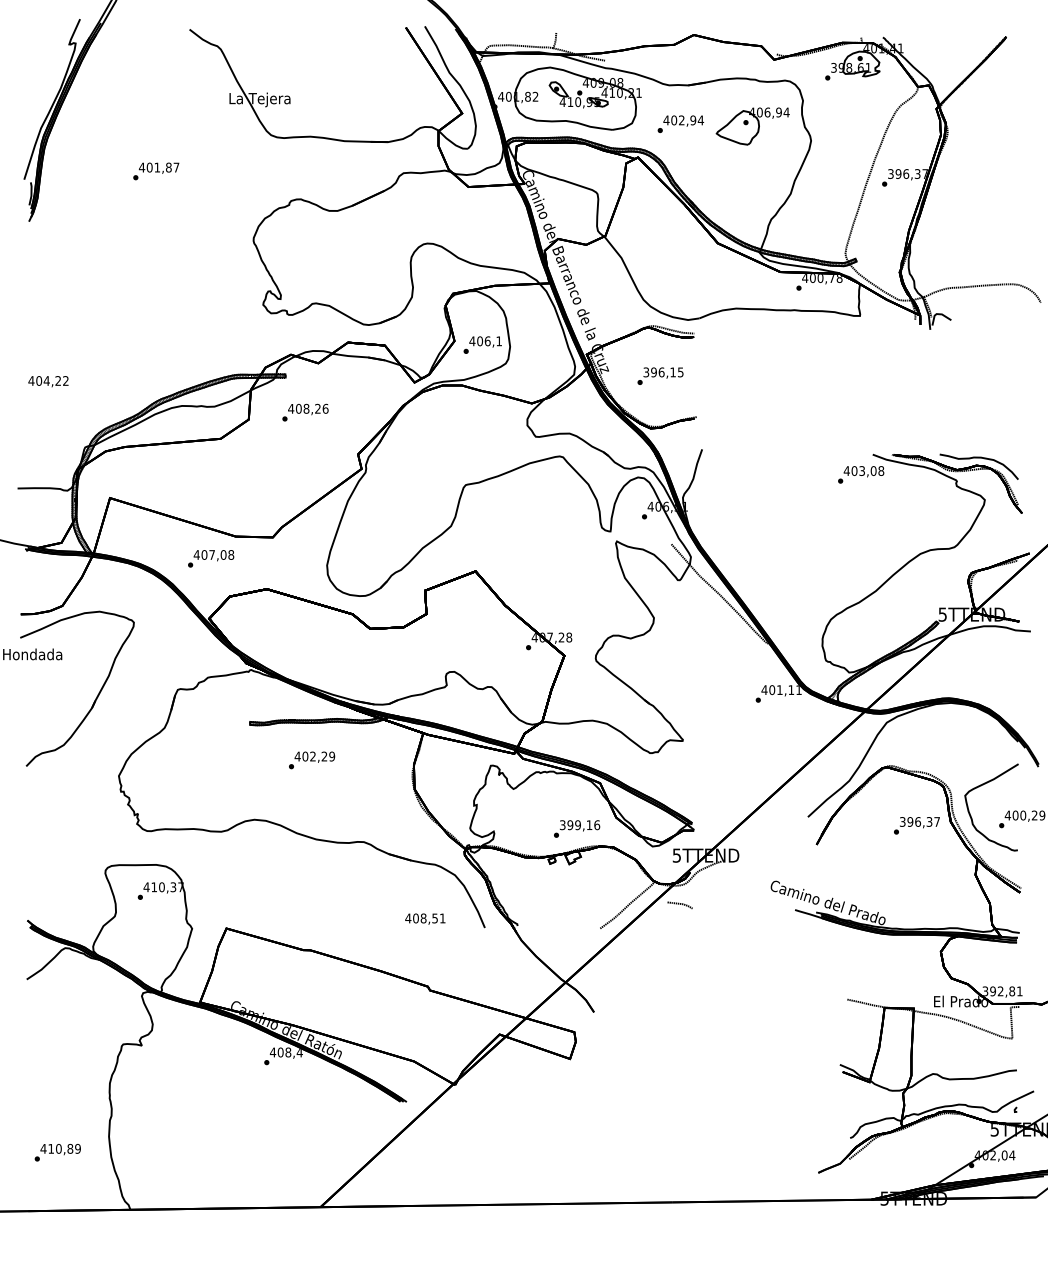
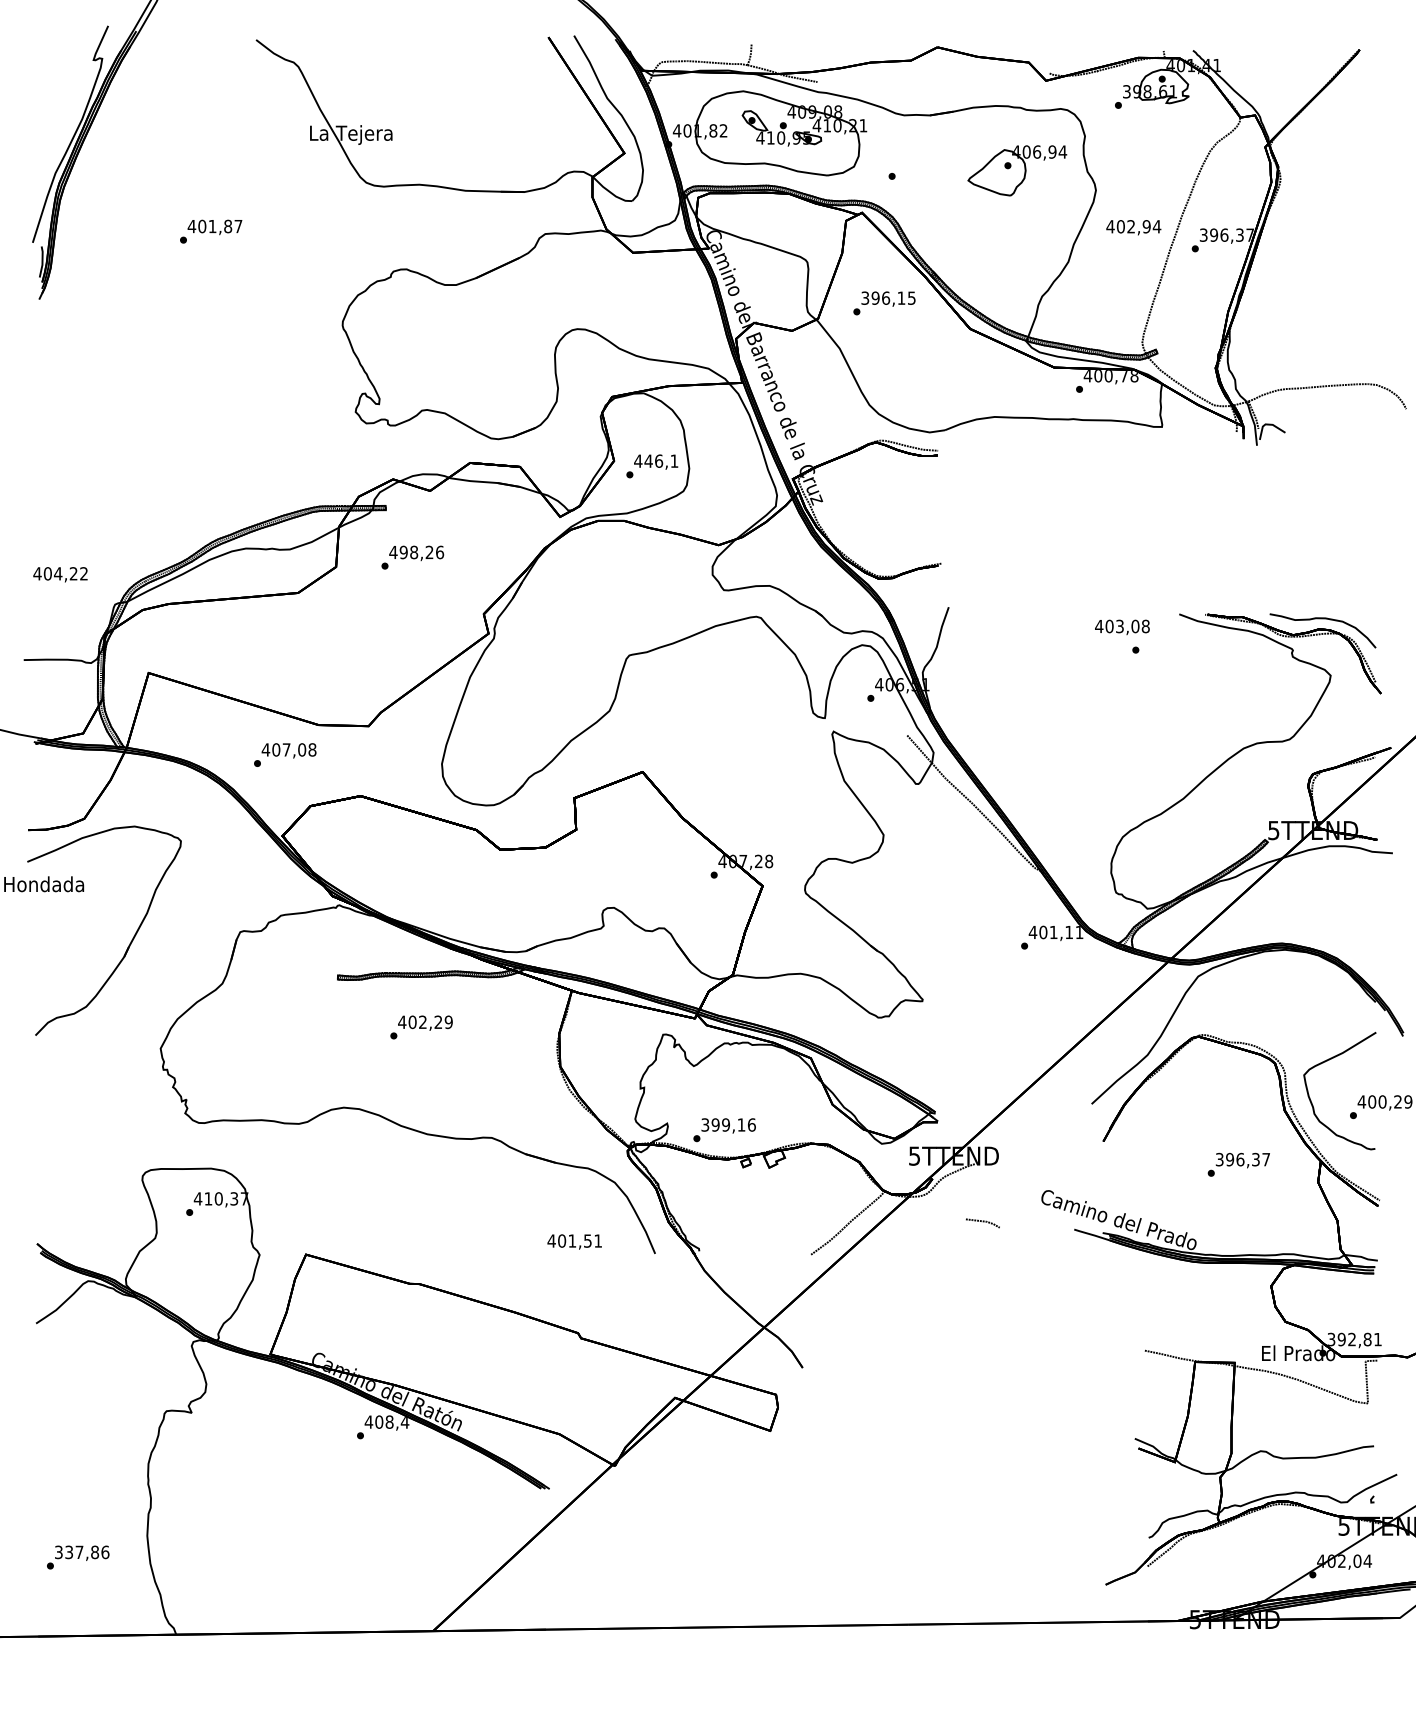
text: (683, 120) -> (1133, 227), moved
text: (479, 340) -> (648, 460), 406,1 -> 446,1
text: (660, 376) -> (884, 303), moved
text: (48, 381) -> (60, 574), moved
text: (298, 408) -> (403, 552), 408,26 -> 498,26
text: (864, 471) -> (1122, 626), moved
text: (916, 825) -> (1238, 1164), moved
text: (576, 829) -> (724, 1130), moved
curve: (680, 904) -> (983, 1222), moved
text: (423, 918) -> (572, 1240), 408,51 -> 401,51
text: (60, 1148) -> (81, 1552), 410,89 -> 337,86

